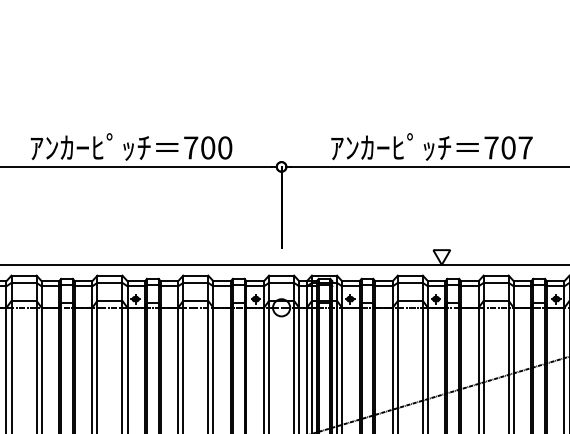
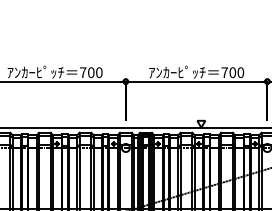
text: (524, 147) -> (240, 72), 707 -> 700

